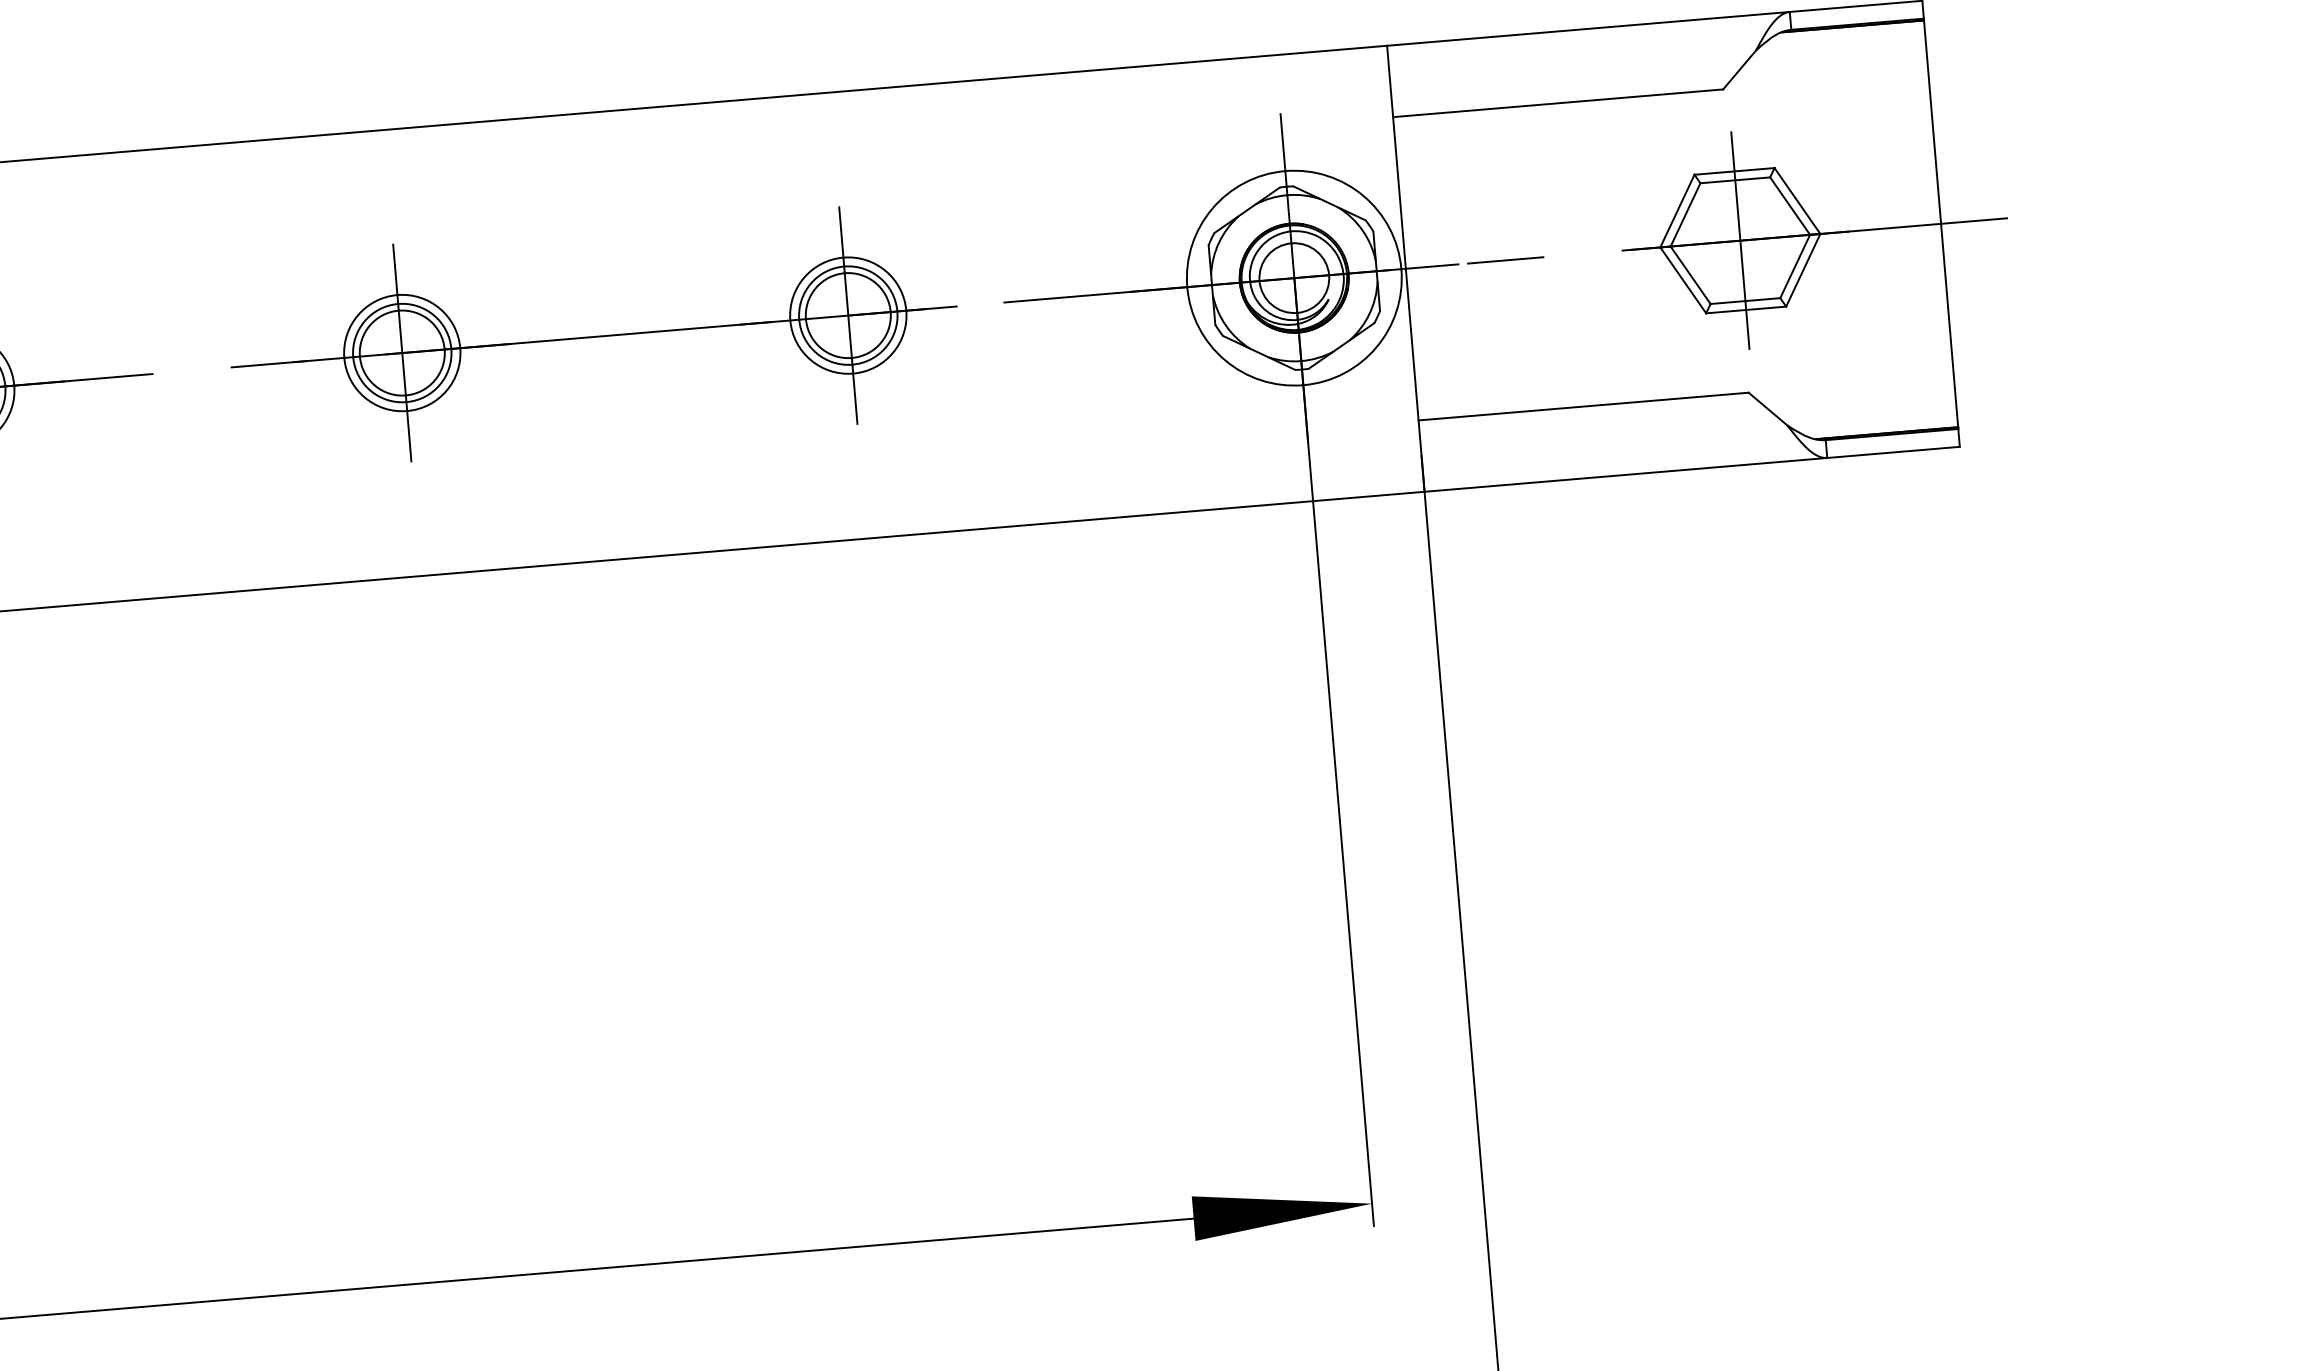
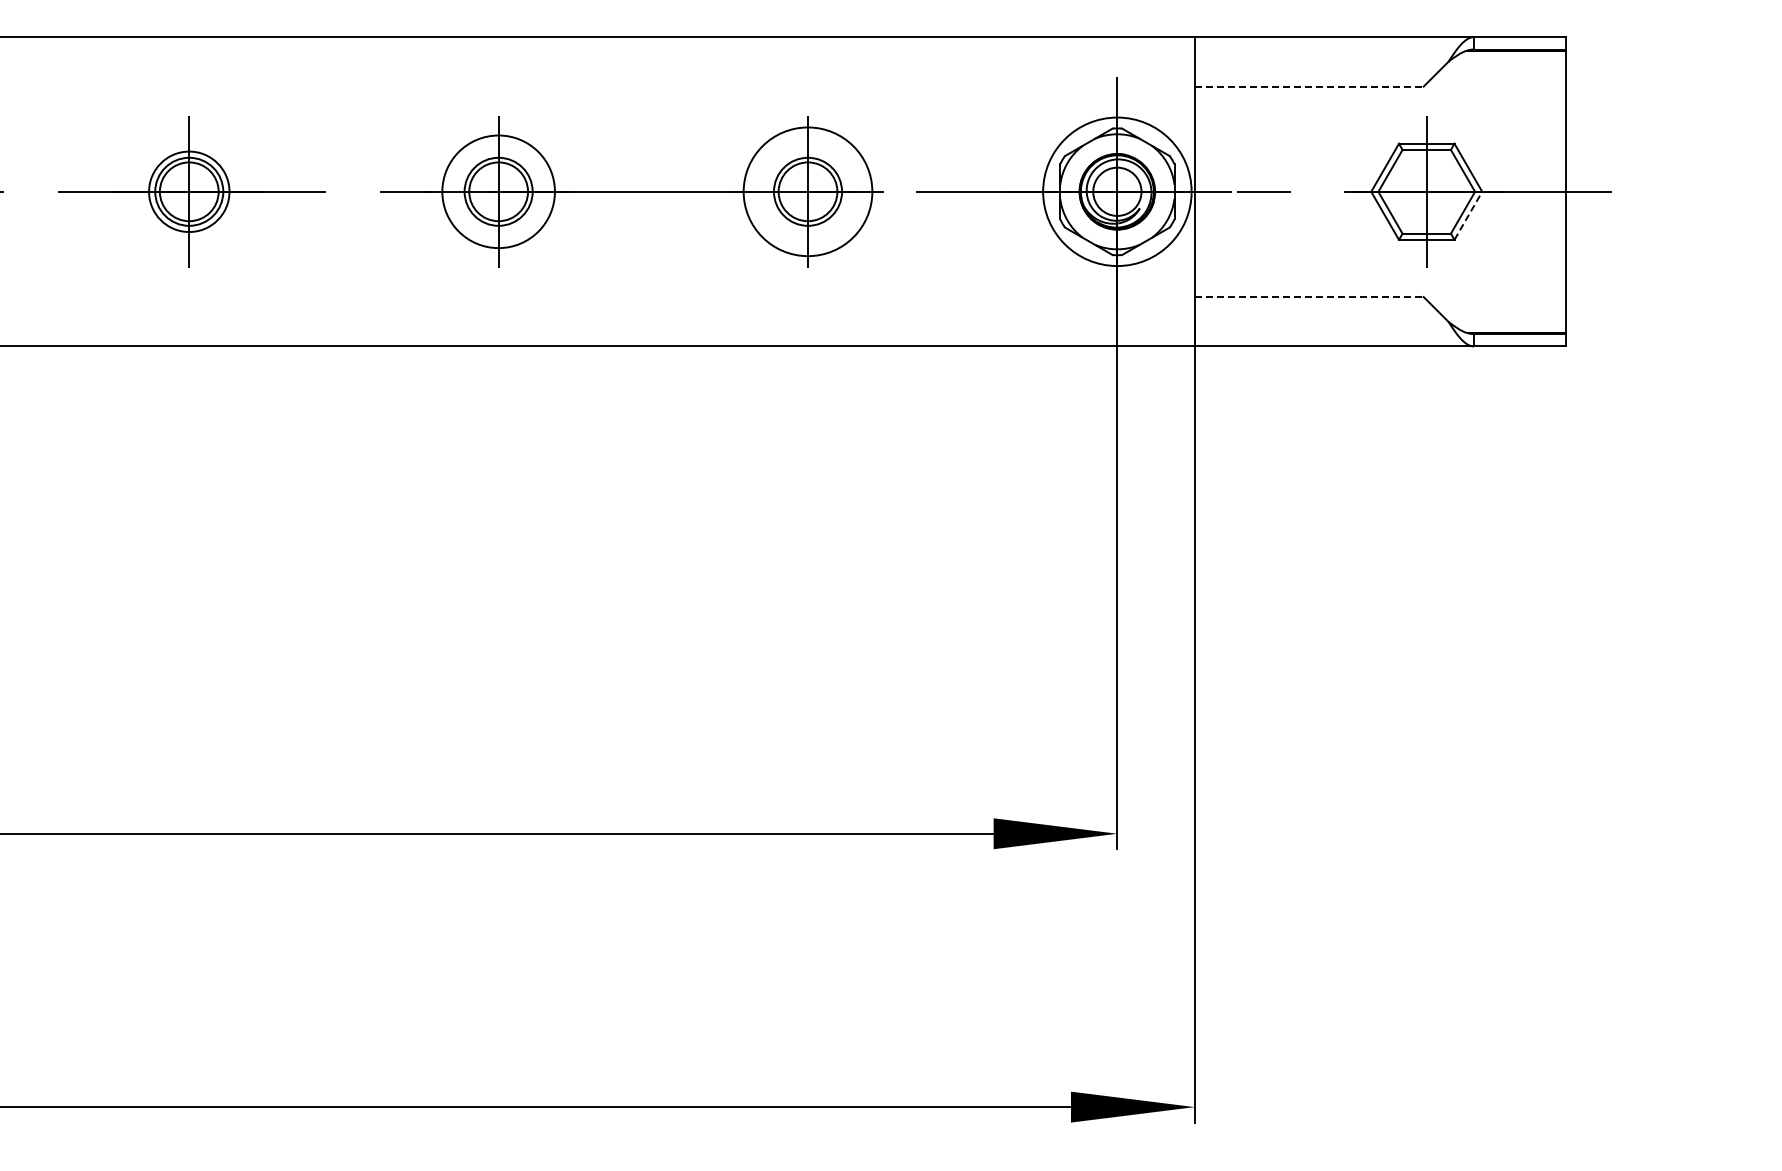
line: (1558, 103) -> (1309, 86), solid -> dashed
line: (1803, 269) -> (1468, 215), solid -> dashed
circle: (847, 315) -> (807, 191), size x1.6
circle: (402, 352) -> (498, 191), size x1.4
line: (1584, 407) -> (1309, 297), solid -> dashed

